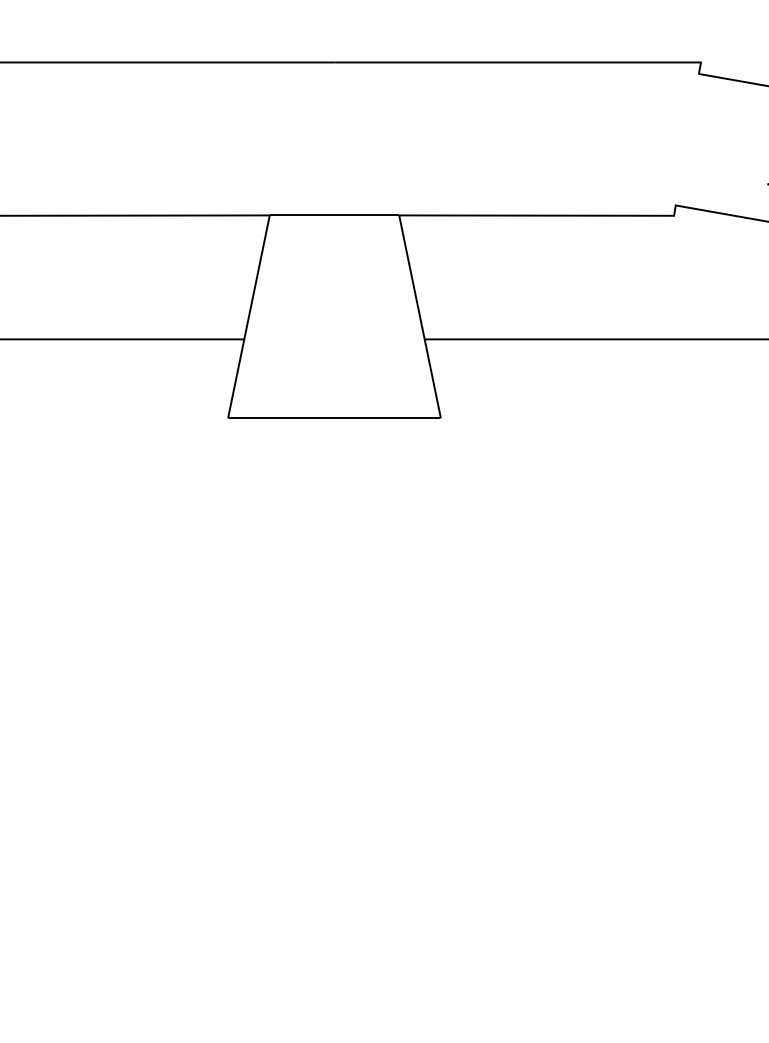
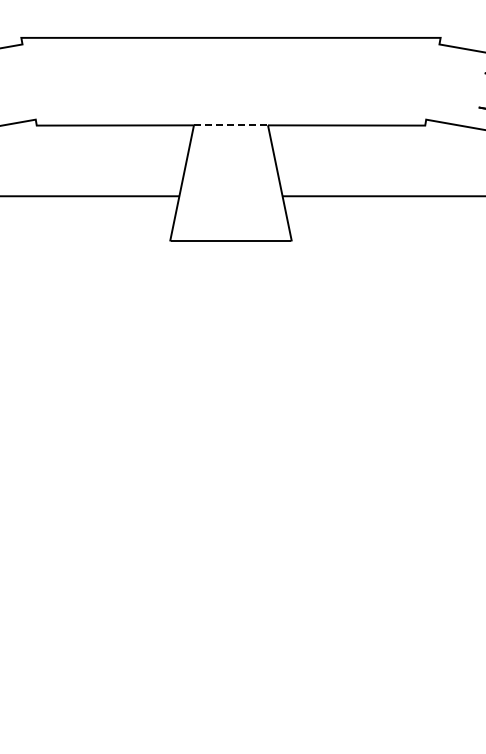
line: (335, 215) -> (231, 125), solid -> dashed

